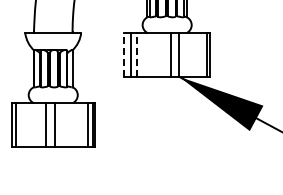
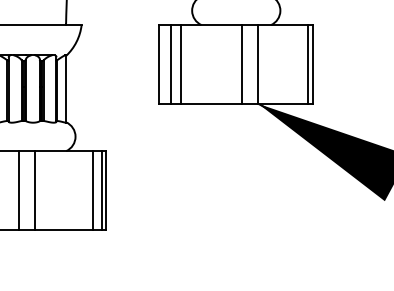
line: (124, 55) -> (159, 65), dashed -> solid
line: (136, 55) -> (181, 65), dashed -> solid

